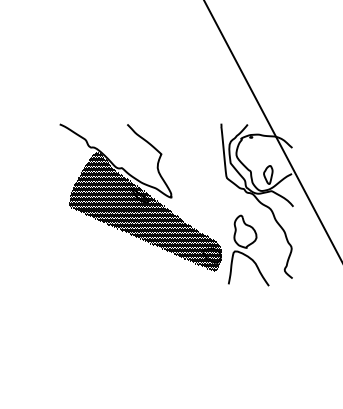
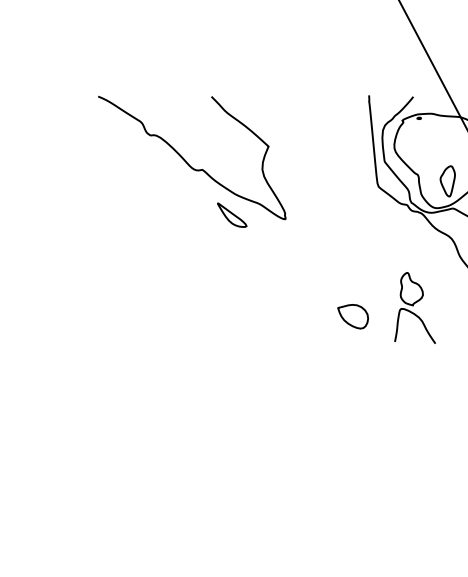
hatch: (145, 211) -> (241, 242), removed
part: (248, 250) -> (414, 307), size x0.6

